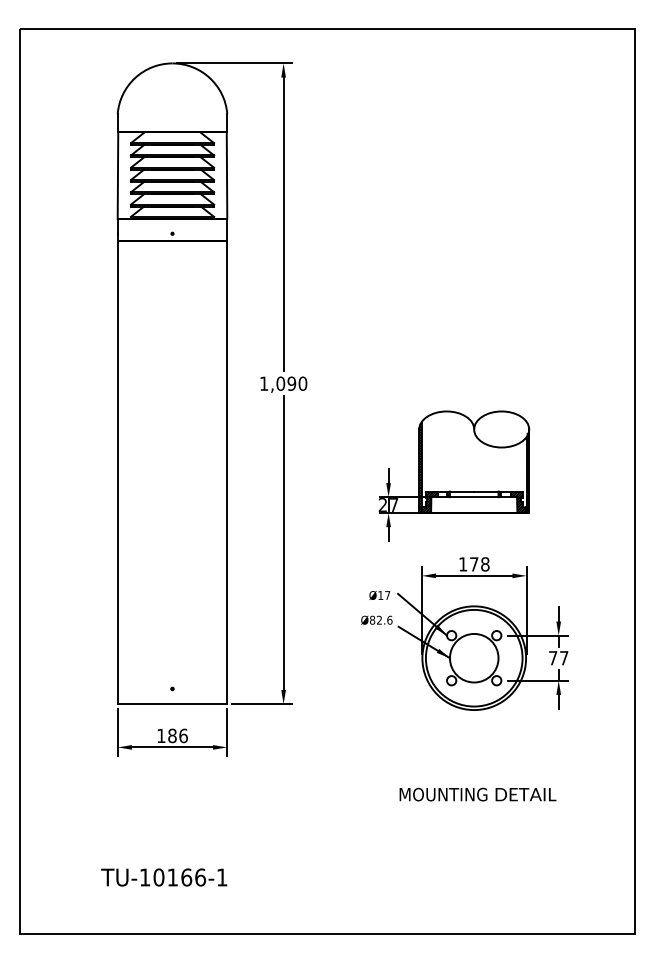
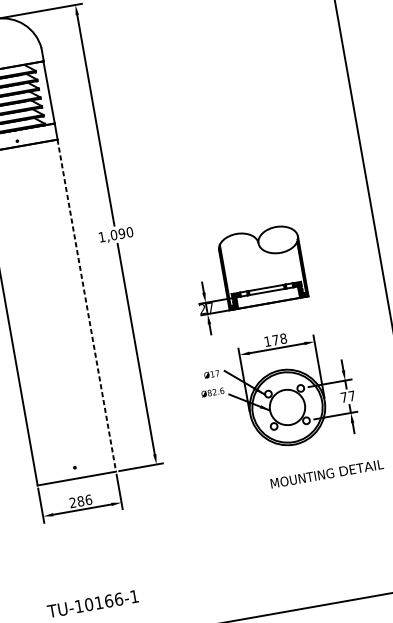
line: (227, 473) -> (87, 306), solid -> dashed
text: (161, 735) -> (72, 502), 186 -> 286
text: (477, 794) -> (326, 473), moved

